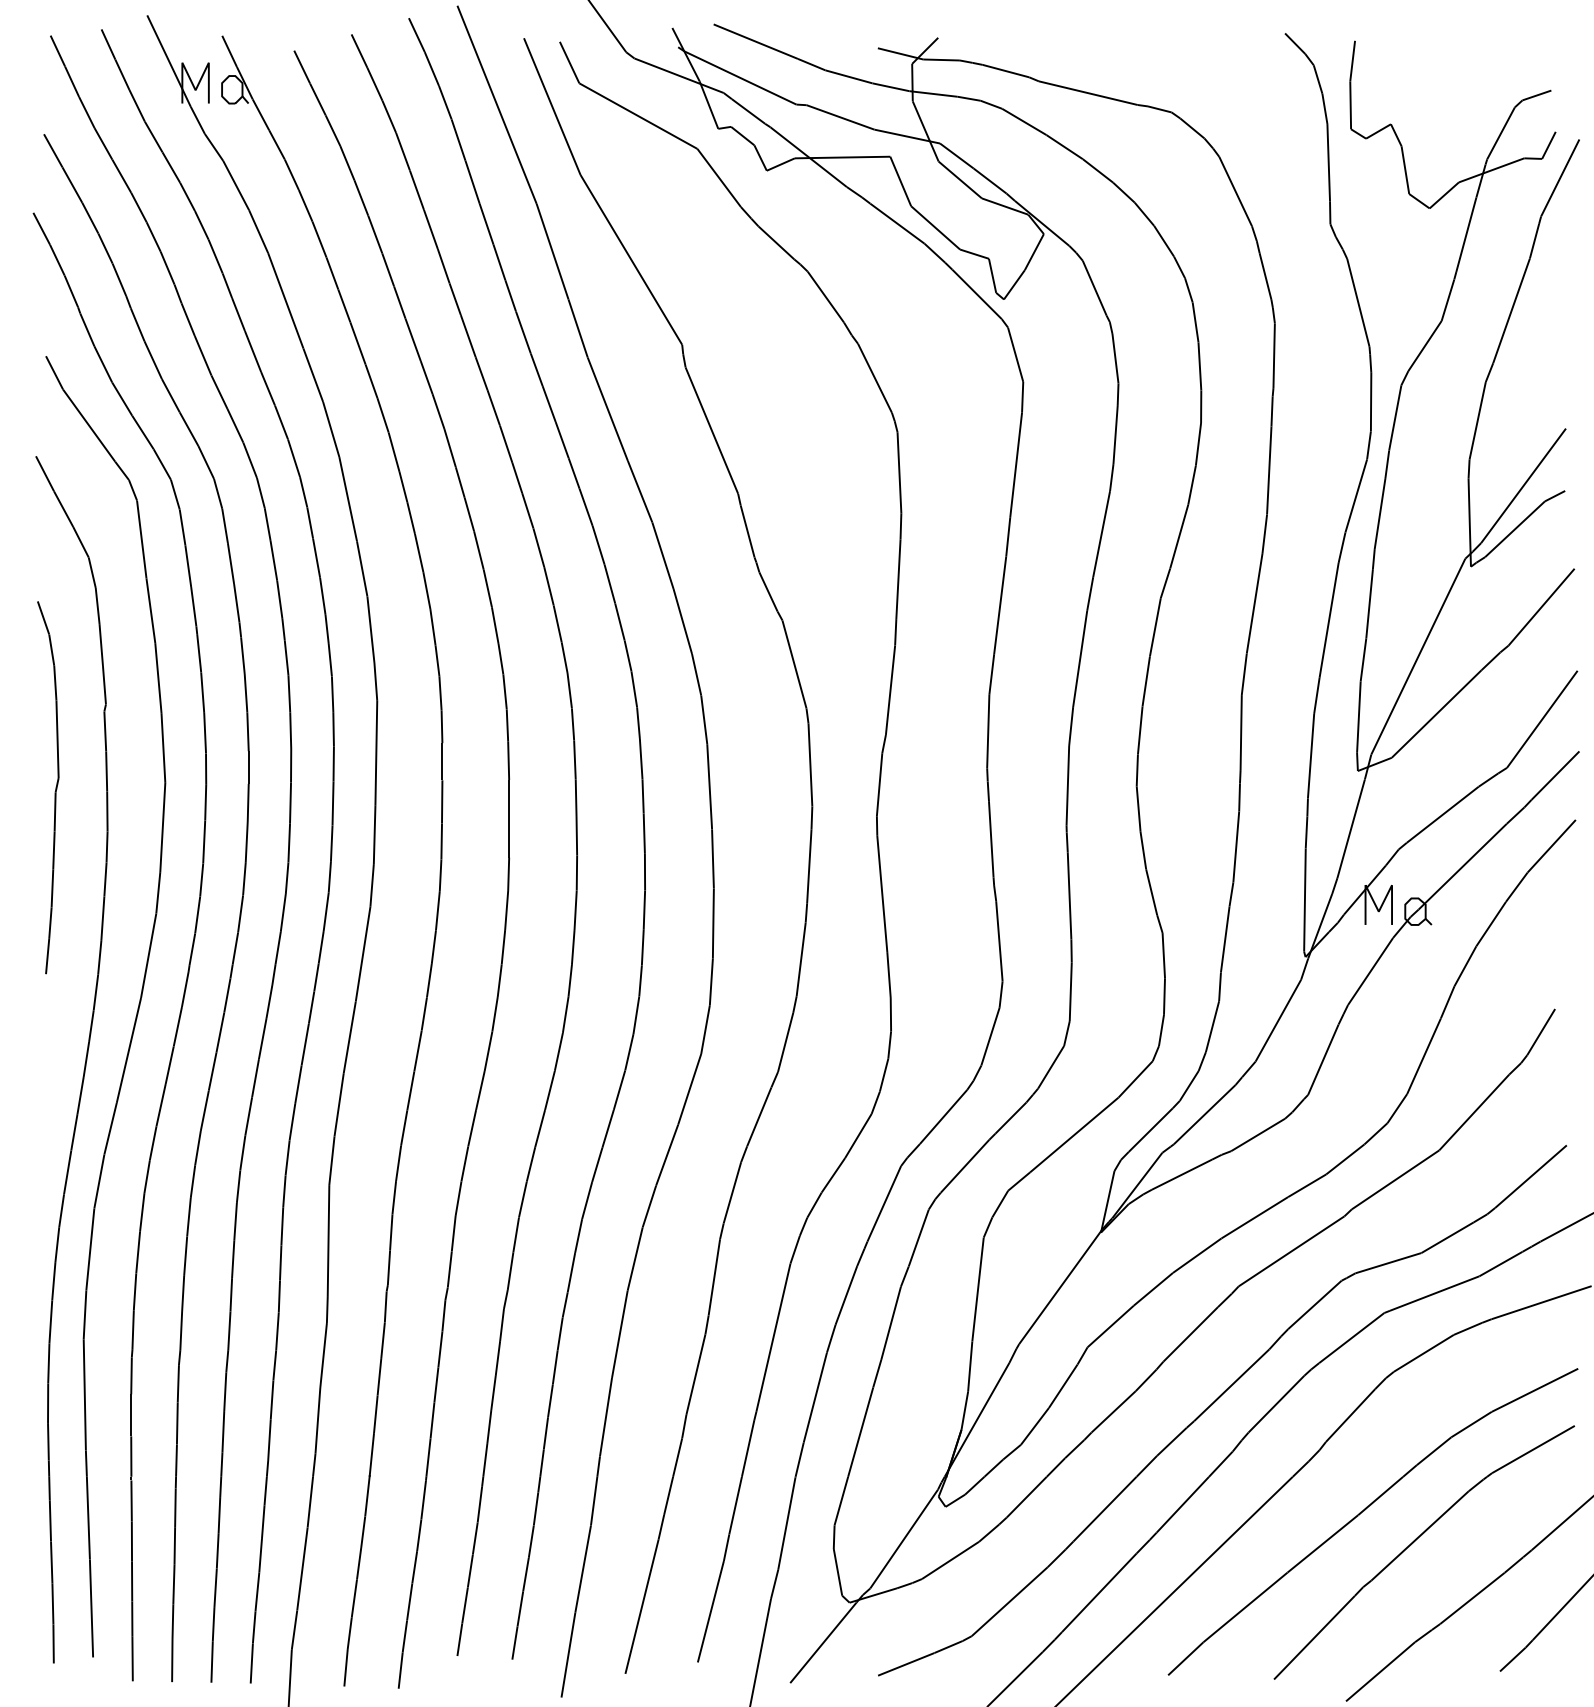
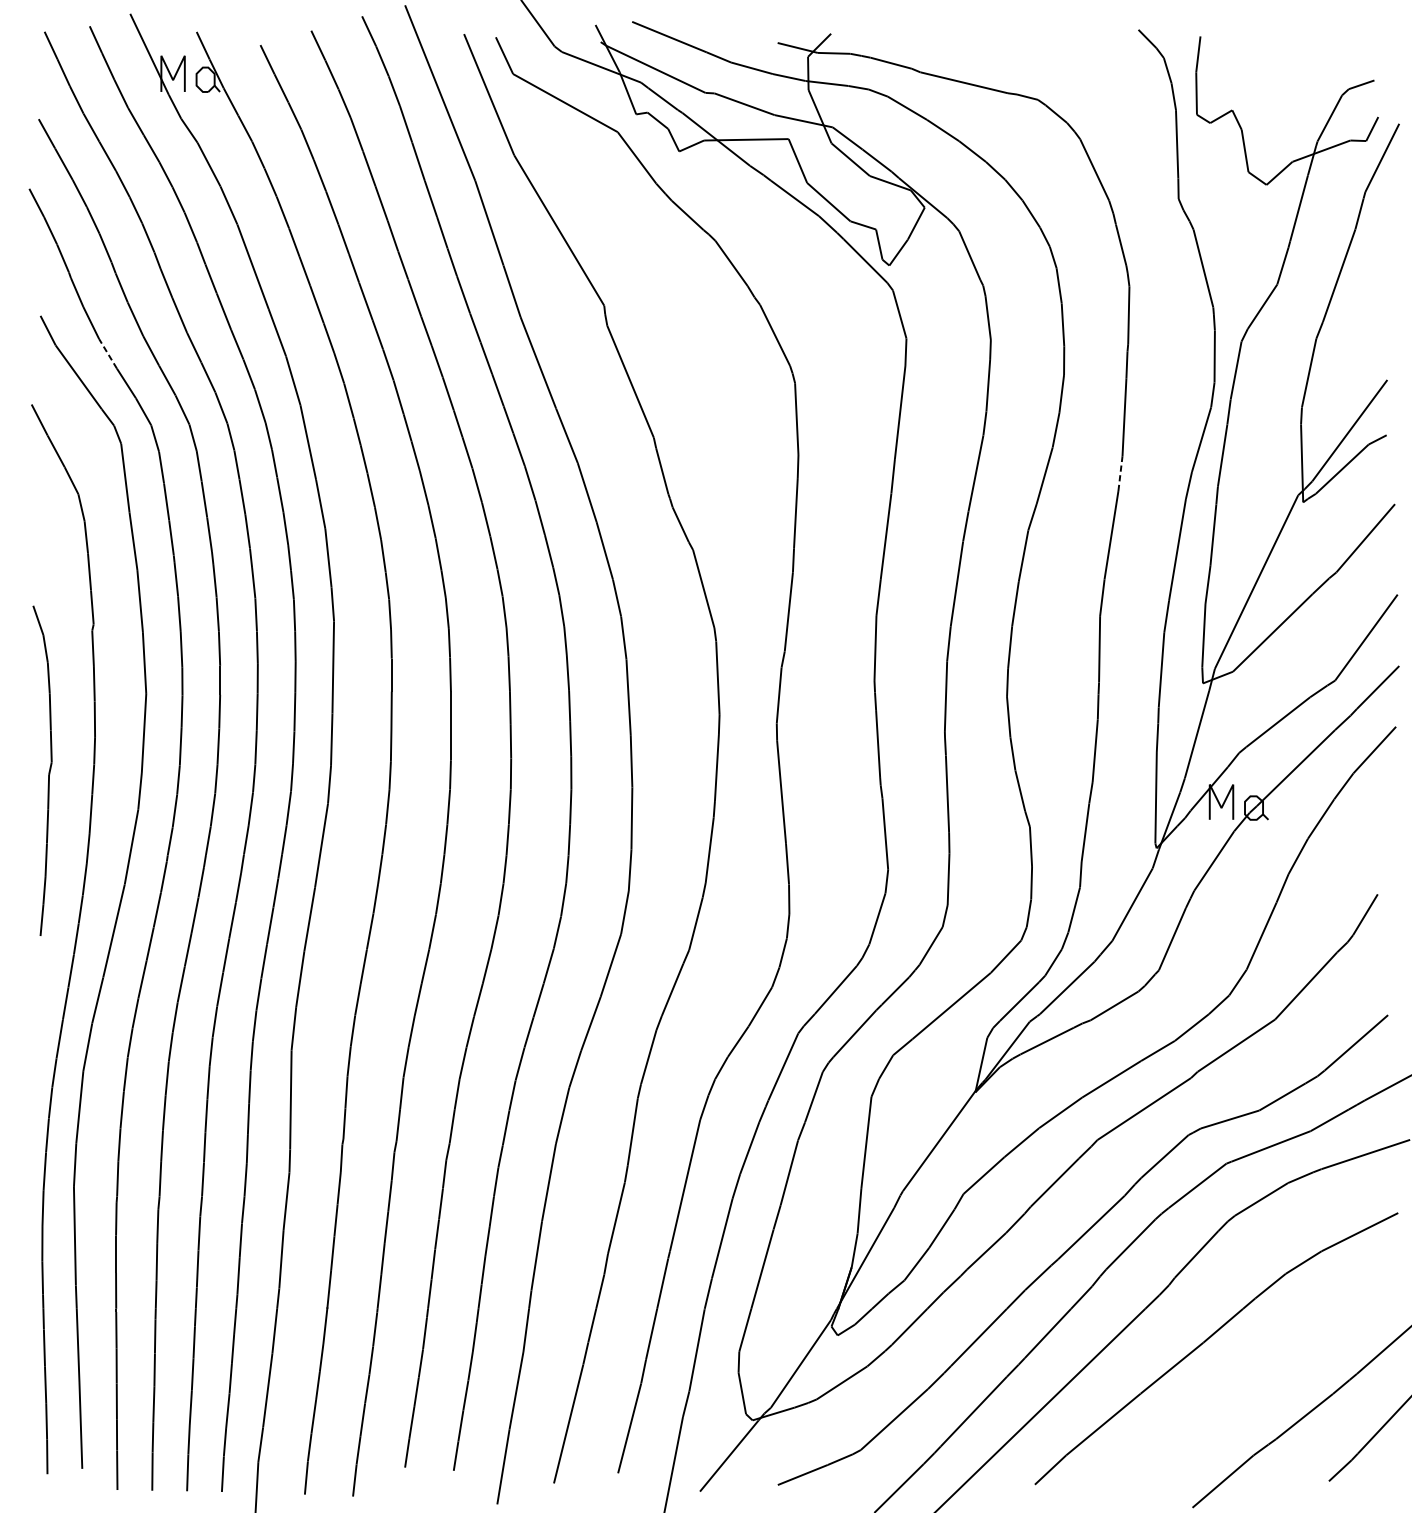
line: (121, 398) -> (107, 353), solid -> dashed
line: (1264, 534) -> (1120, 473), solid -> dashed
part: (55, 787) -> (48, 770), moved
part: (1414, 1542) -> (1253, 1367), removed

